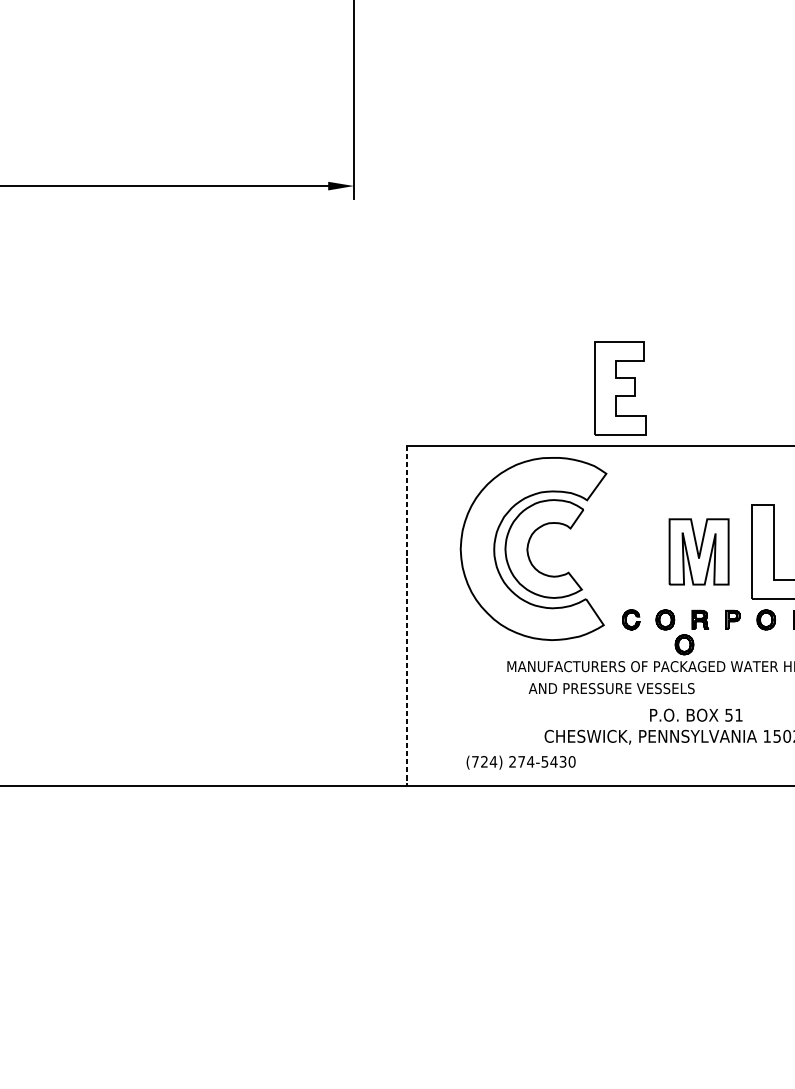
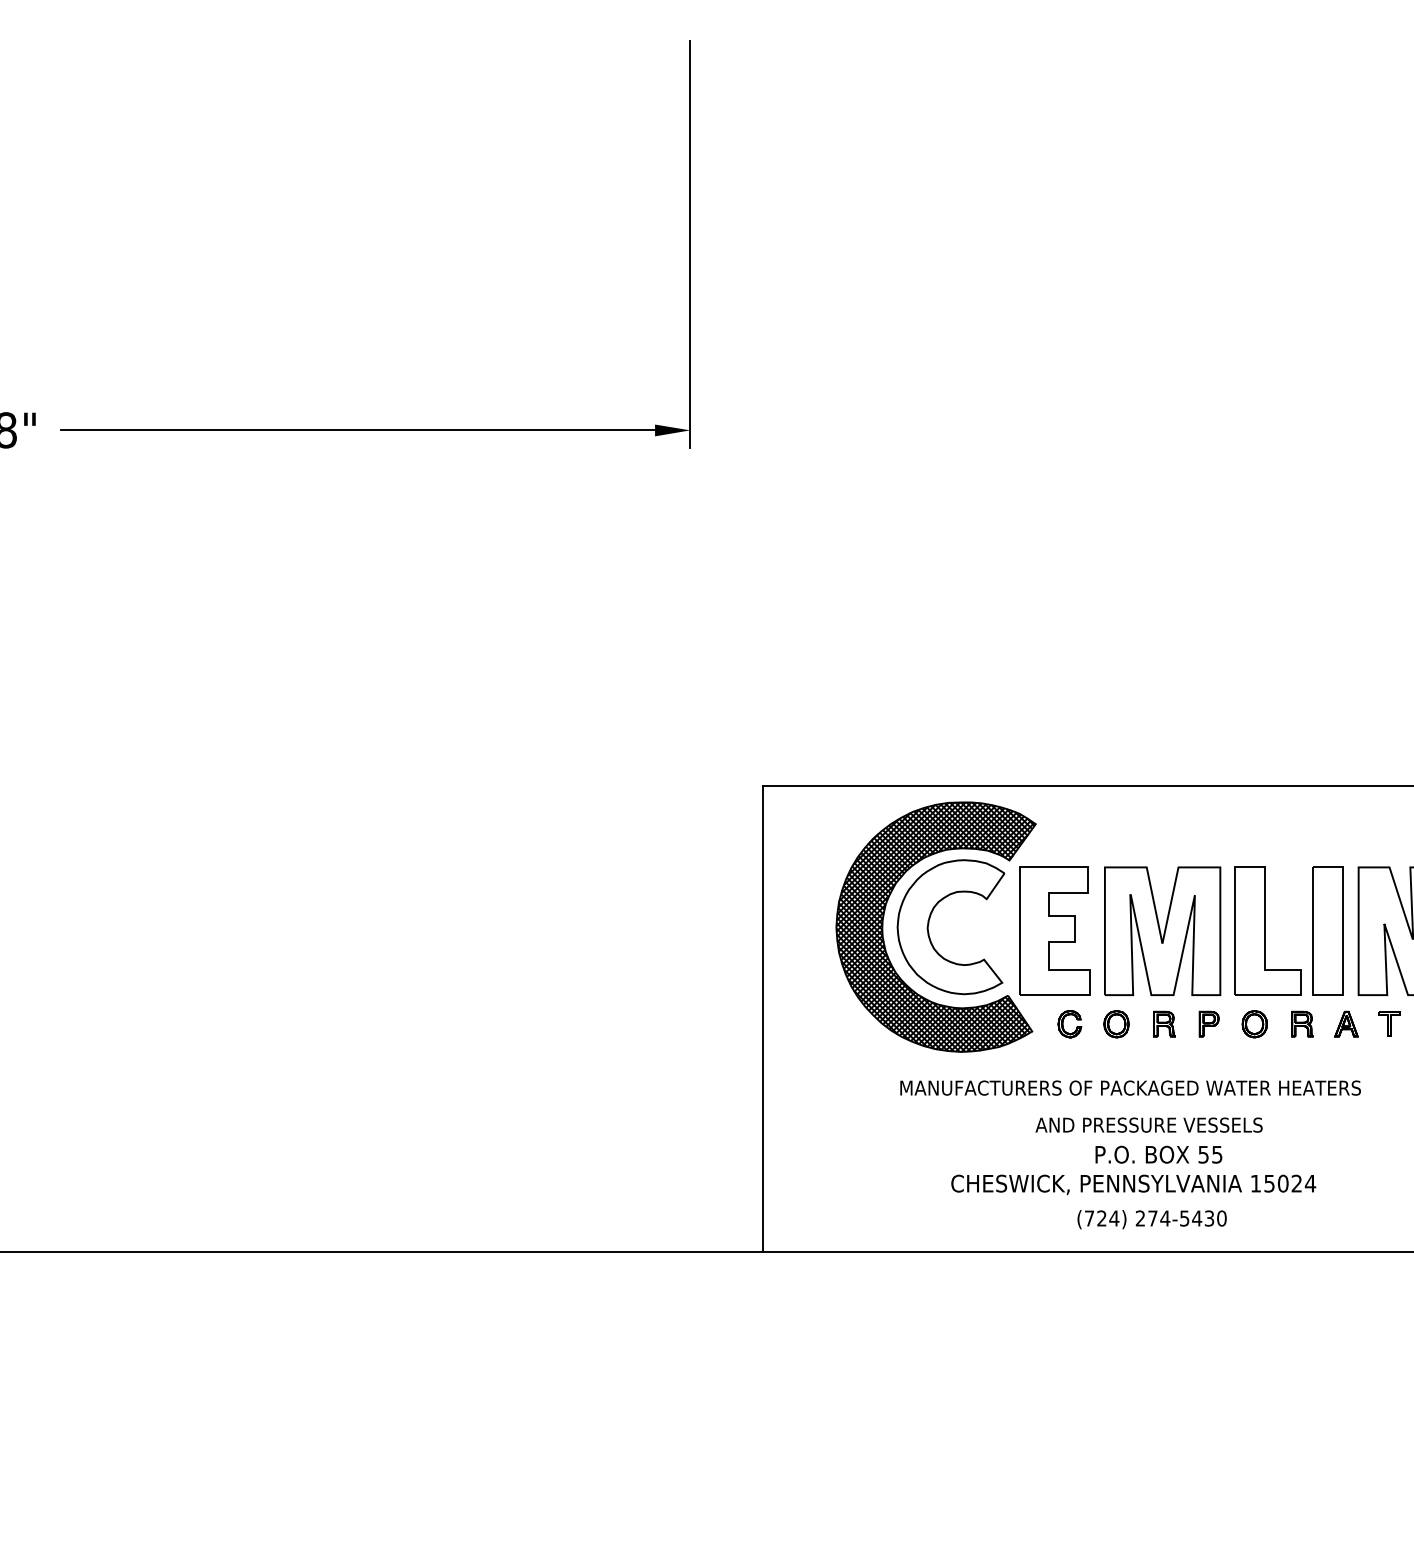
part: (620, 387) -> (1054, 930), moved
hatch: (533, 548) -> (935, 926), added
part: (698, 551) -> (1162, 930), size x1.43
line: (407, 616) -> (763, 1019), dashed -> solid
part: (684, 644) -> (1142, 1058), removed
text: (611, 688) -> (1148, 1124), moved
text: (739, 715) -> (1217, 1154), 51 -> 55
text: (520, 762) -> (1151, 1219), moved

